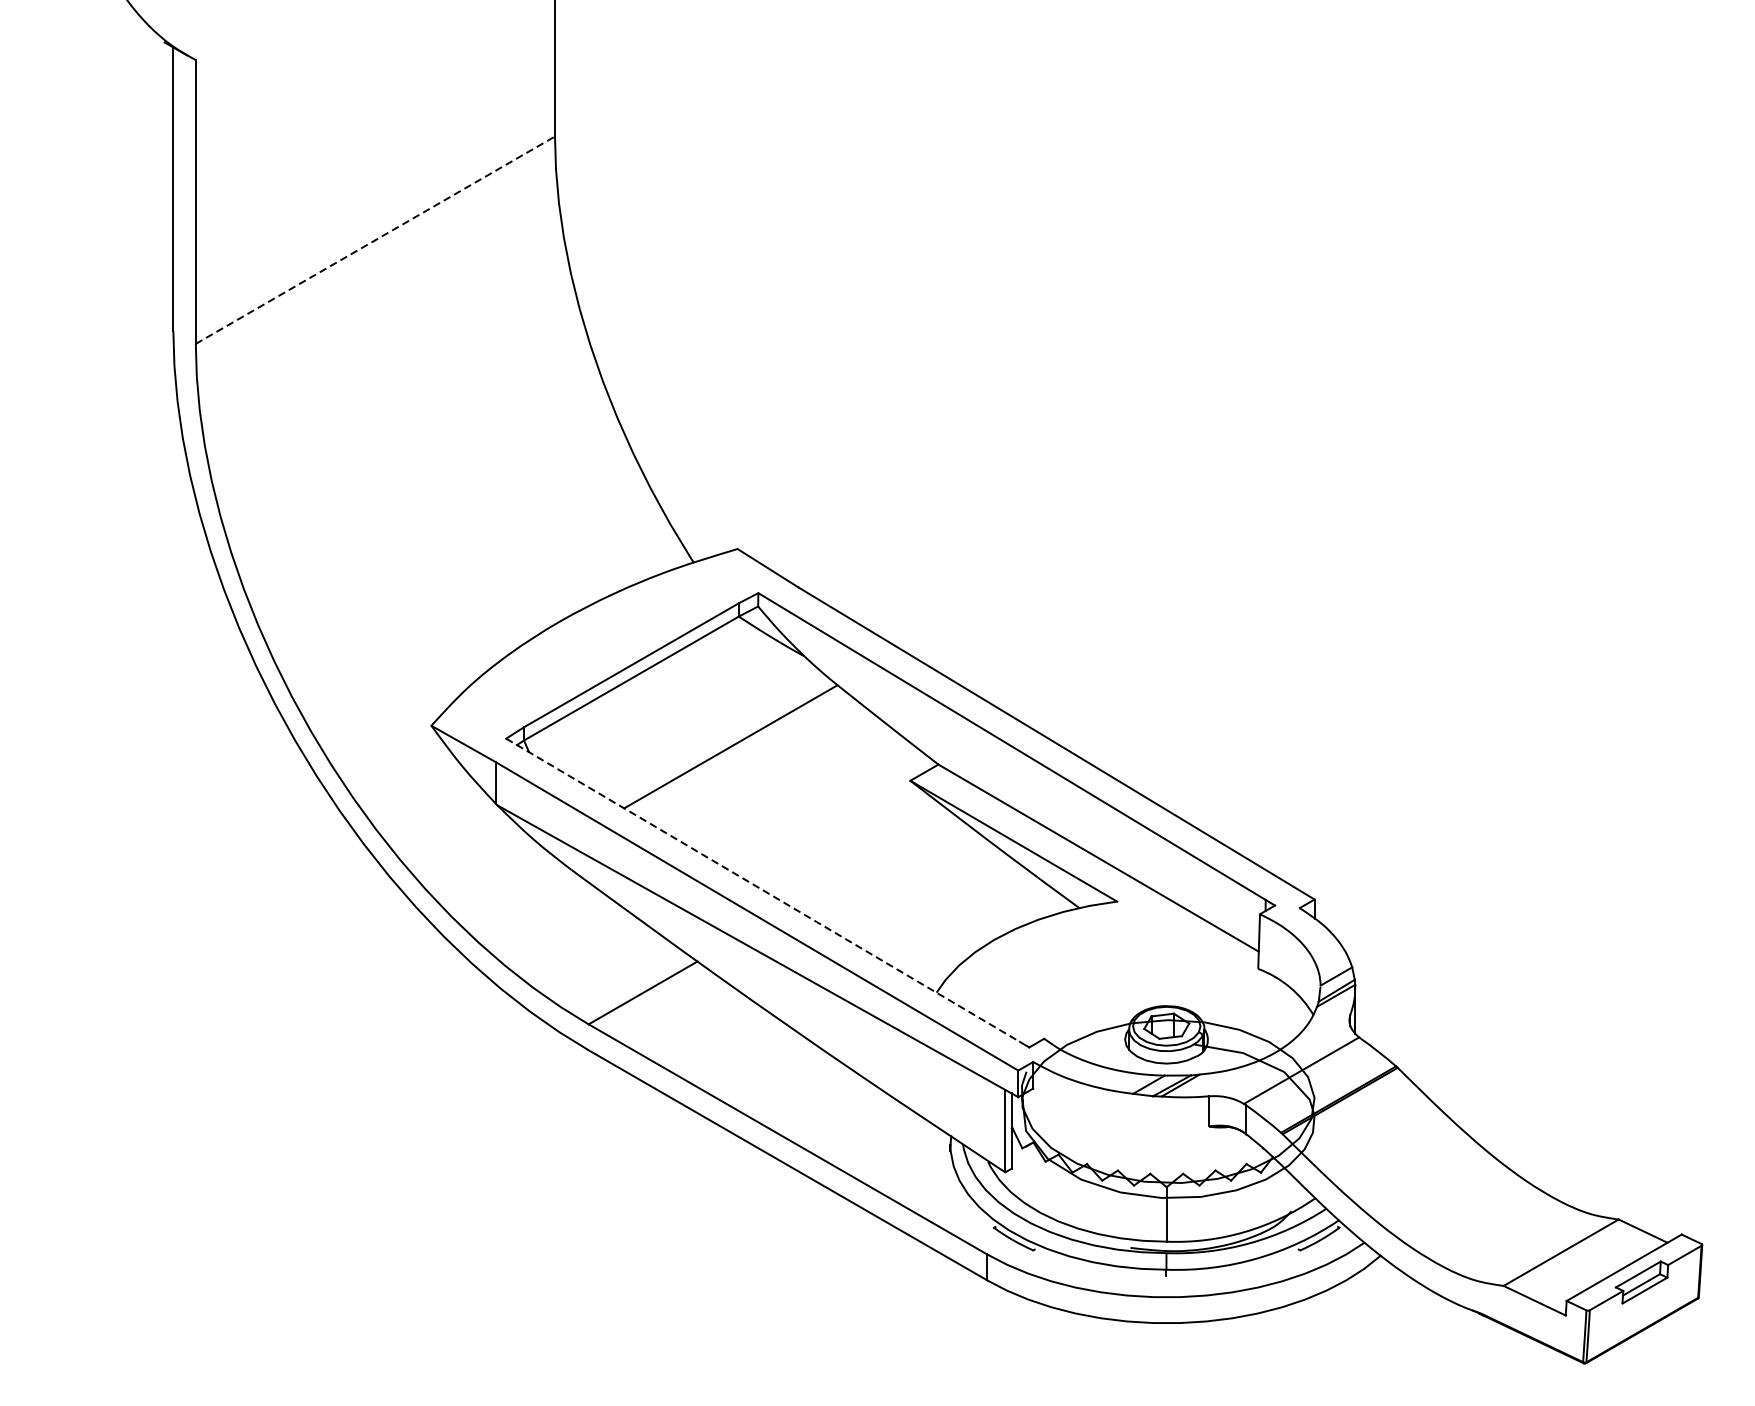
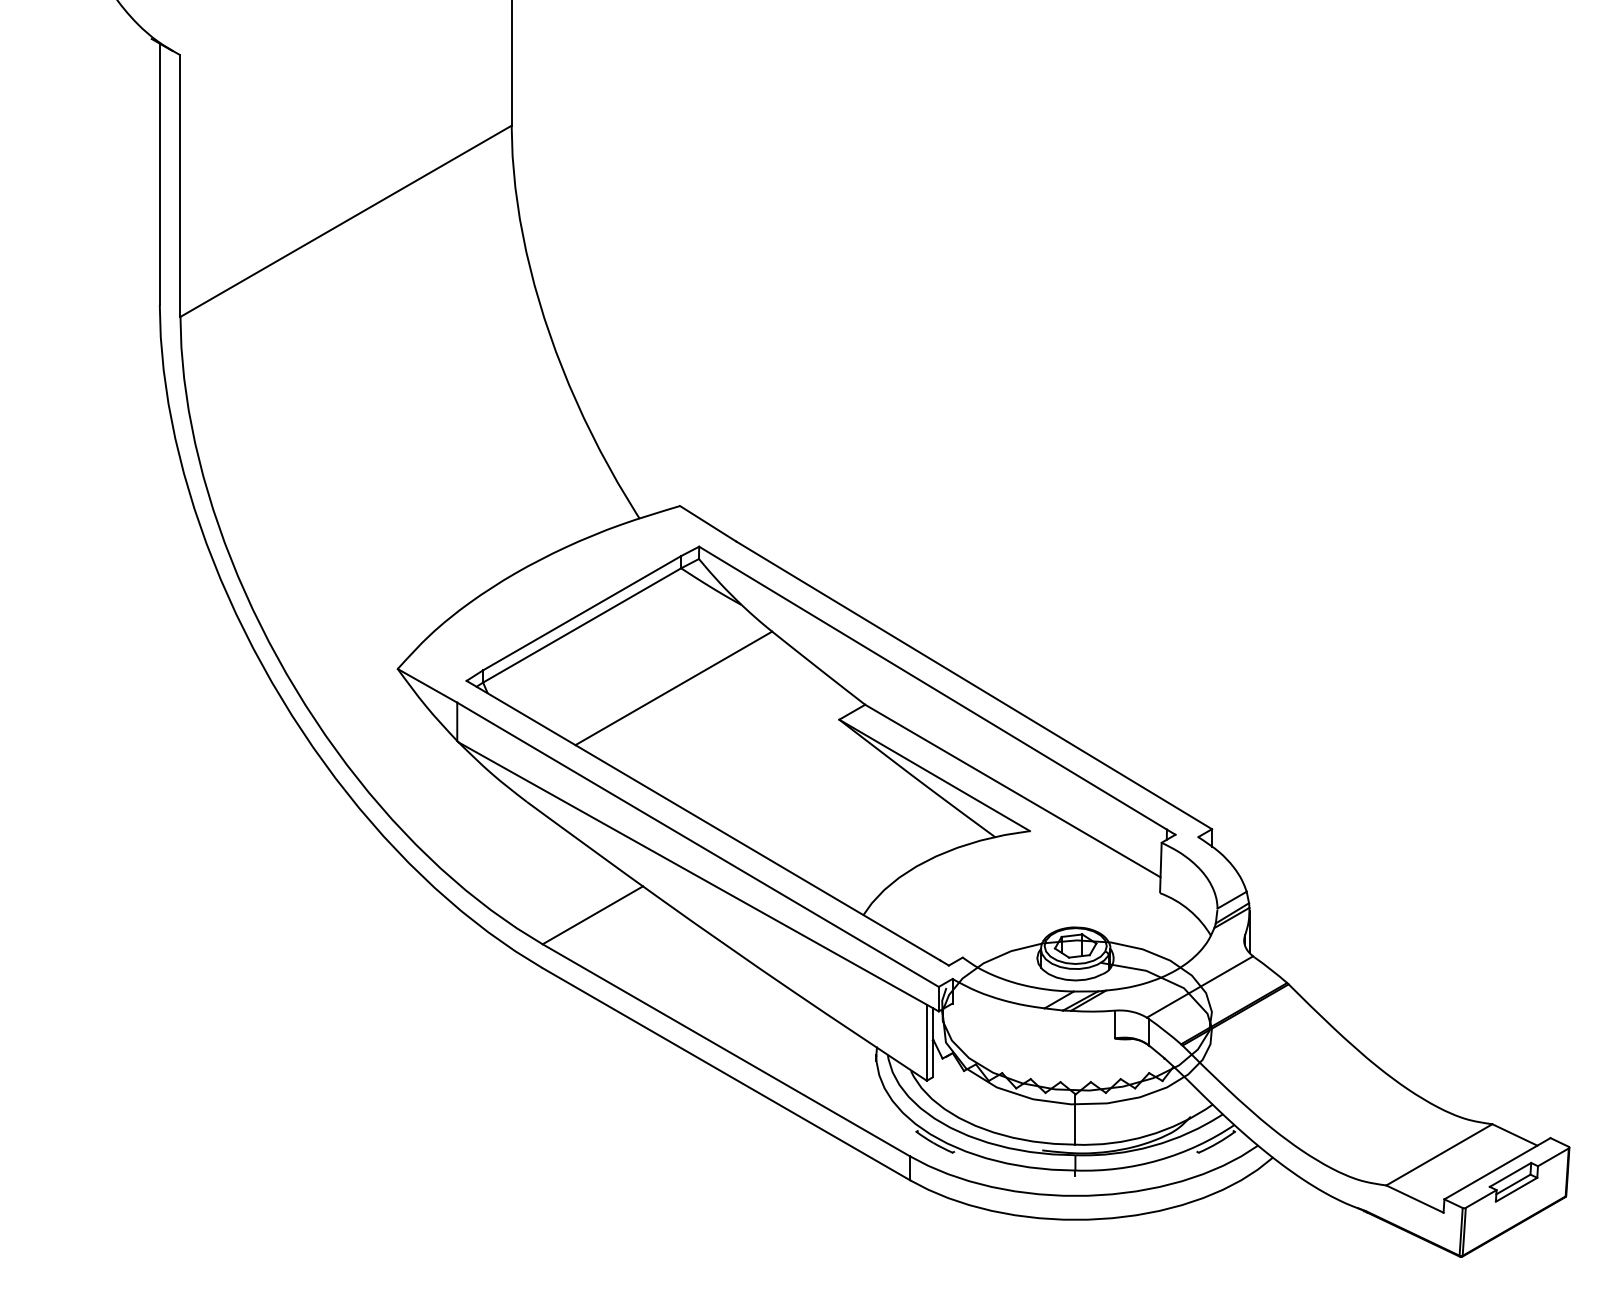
line: (375, 240) -> (346, 221), dashed -> solid
line: (763, 890) -> (703, 820), dashed -> solid

